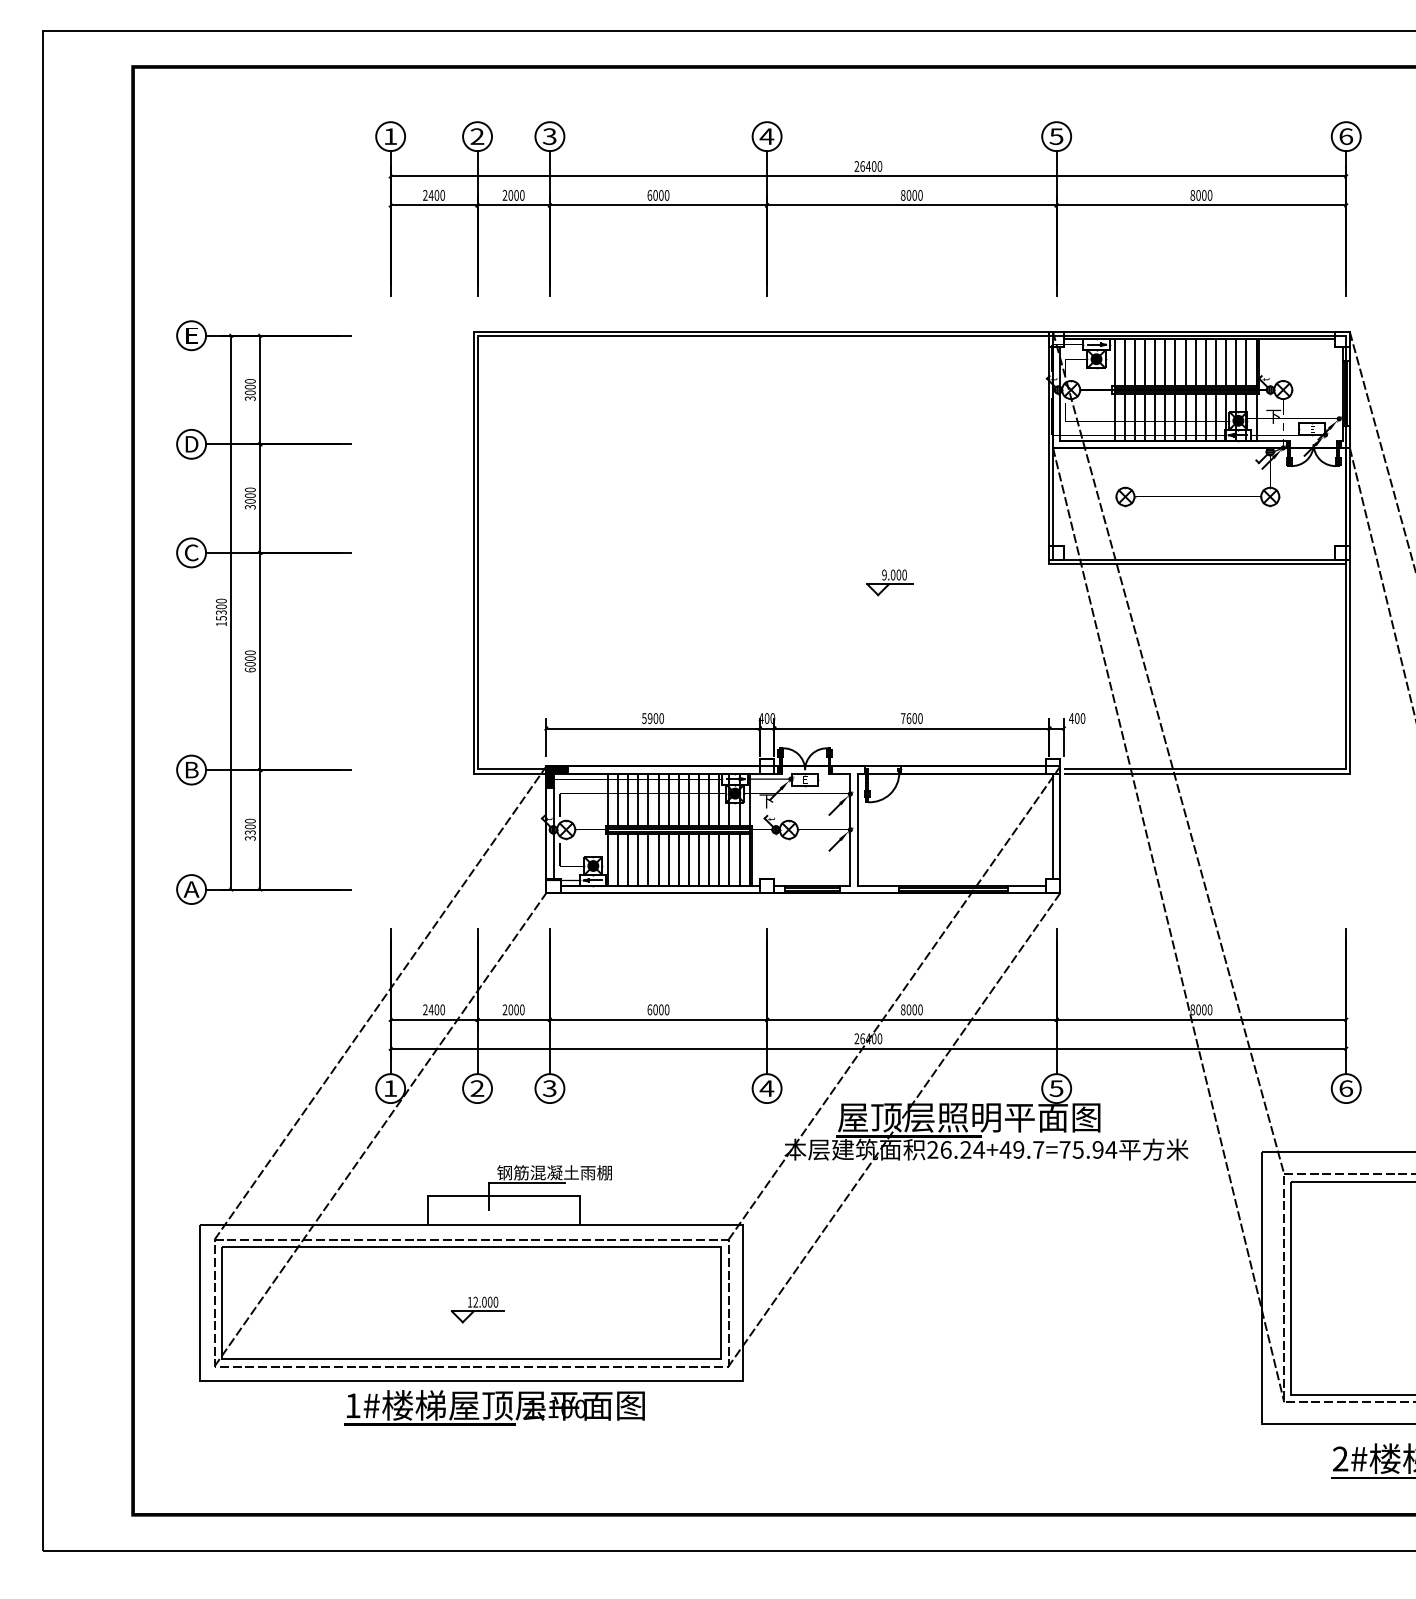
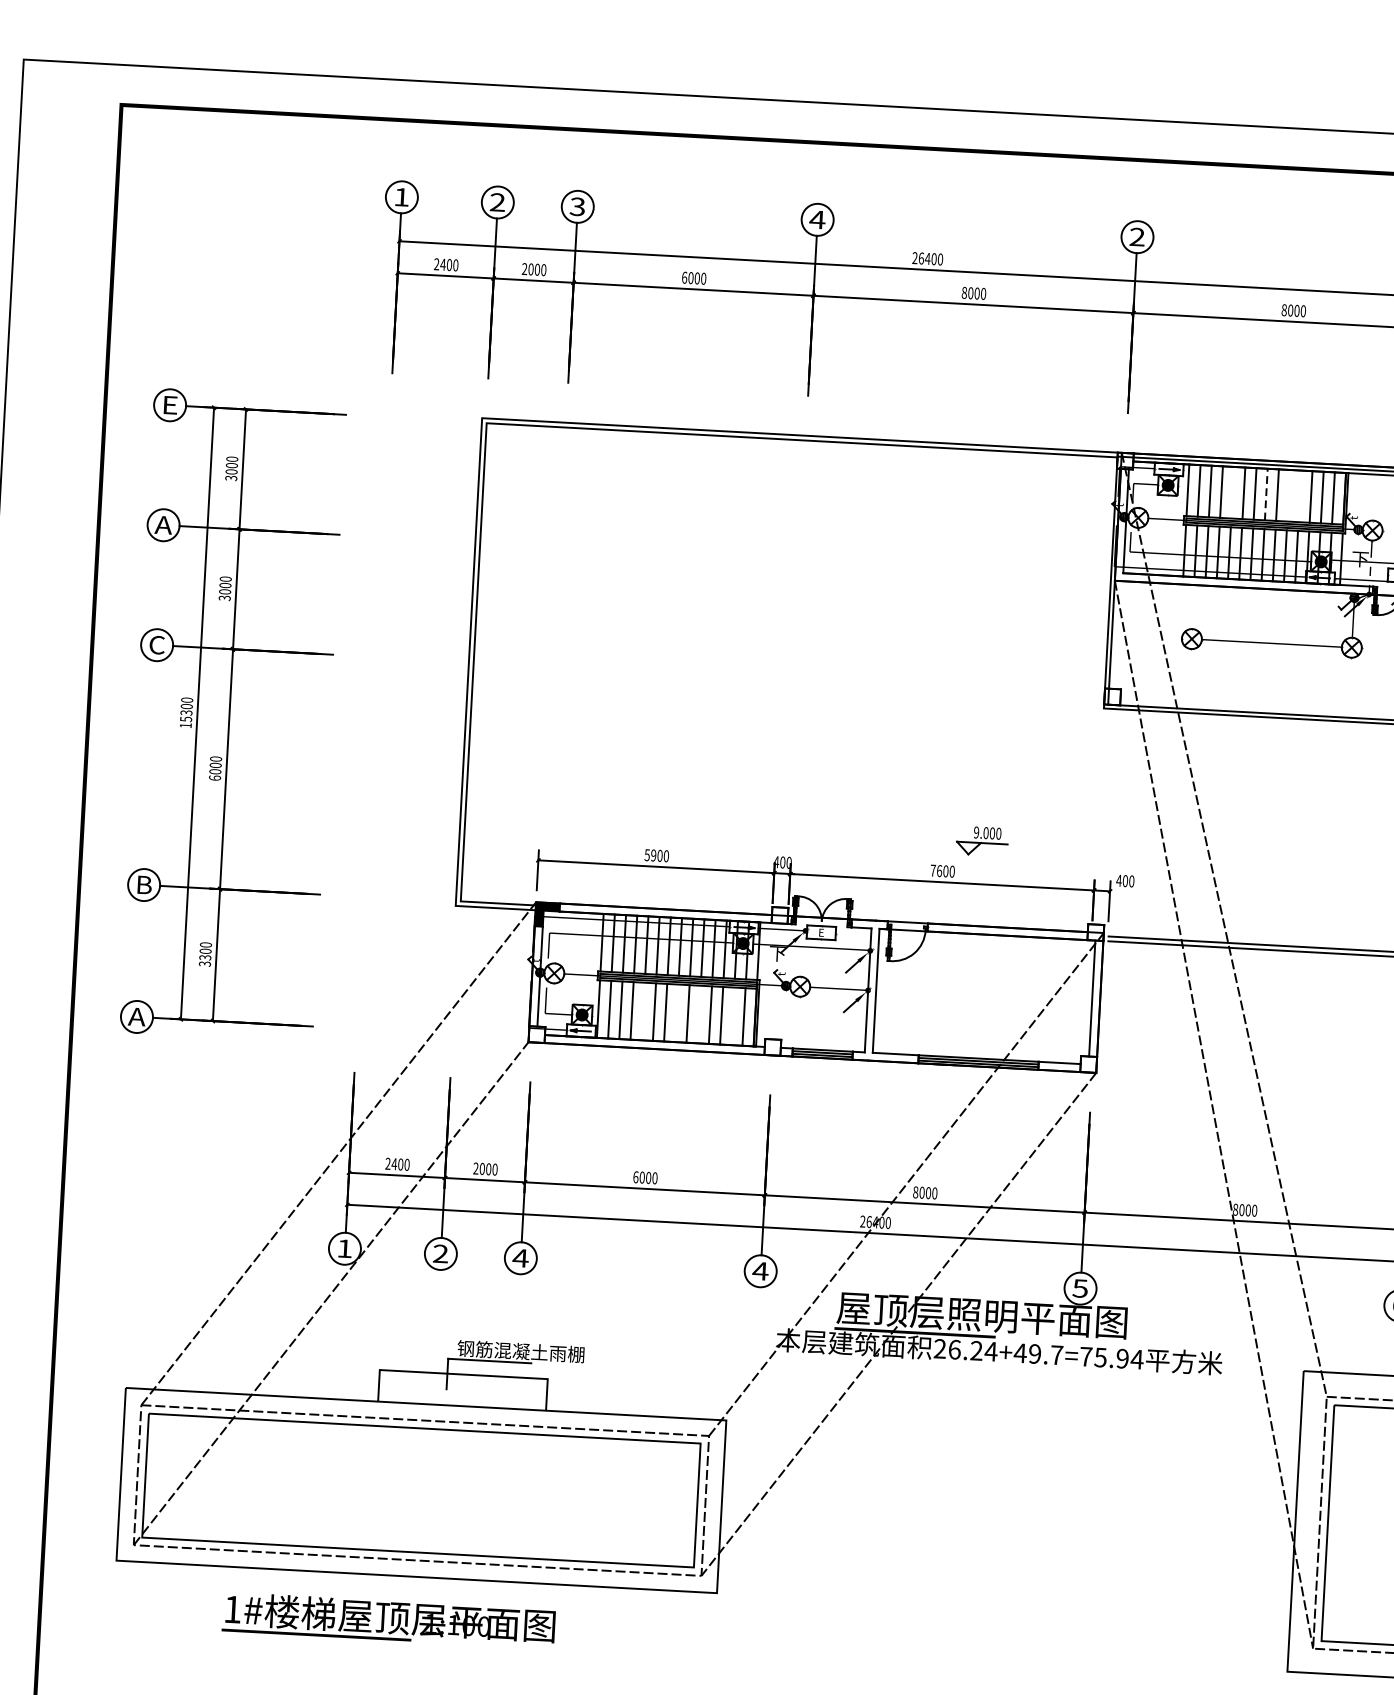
text: (1056, 136) -> (1137, 236), 5 -> 2
line: (1155, 362) -> (1233, 492), removed
line: (1185, 362) -> (1266, 494), solid -> dashed
line: (1205, 362) -> (1288, 495), removed
line: (1215, 362) -> (1299, 496), removed
text: (191, 444) -> (163, 525), D -> A
part: (889, 582) -> (981, 841), moved
line: (648, 859) -> (643, 1011), removed
line: (678, 859) -> (676, 1012), removed
line: (699, 859) -> (699, 1014), removed
line: (729, 859) -> (732, 1015), removed
text: (549, 1088) -> (520, 1258), 3 -> 4
part: (477, 1309) -> (427, 1497), removed
text: (494, 1407) -> (388, 1619), moved

